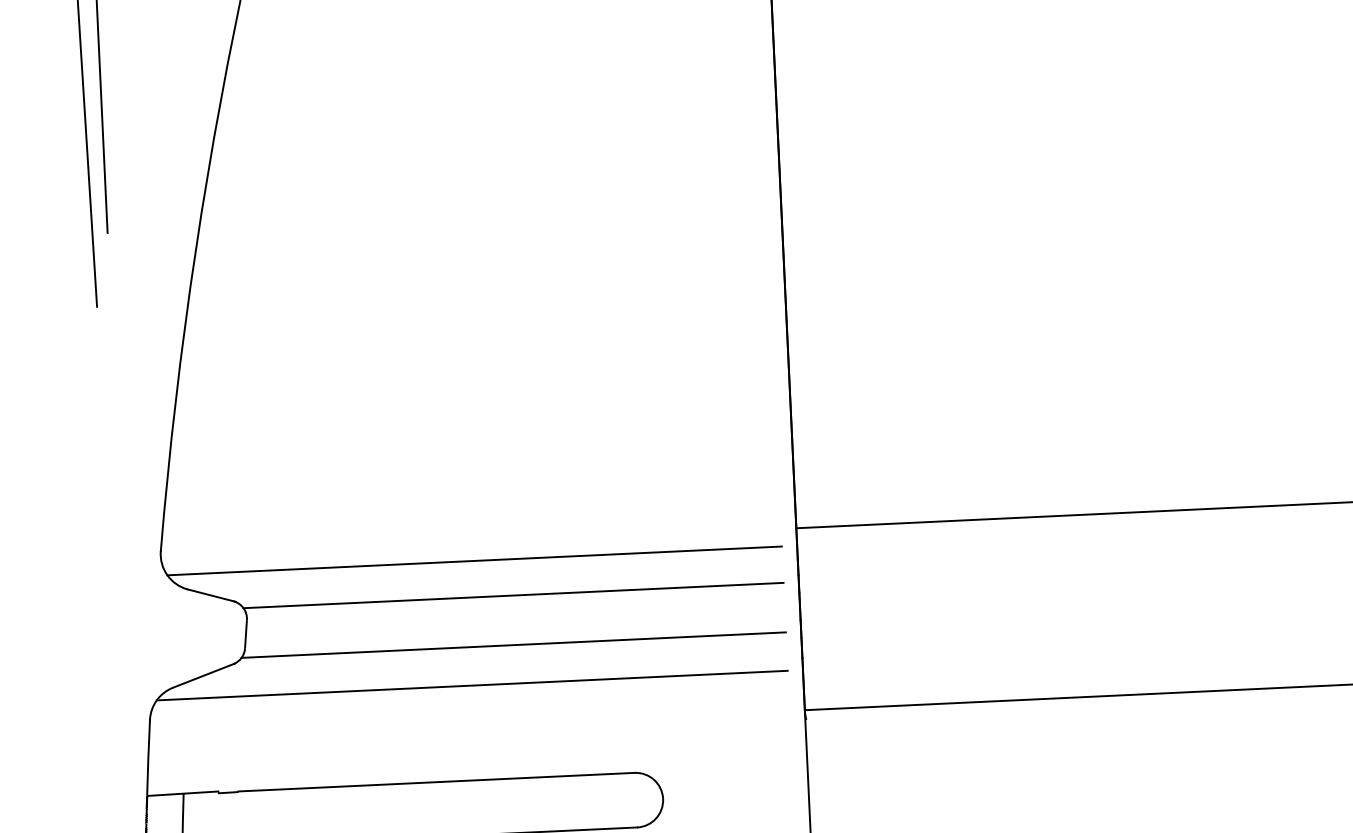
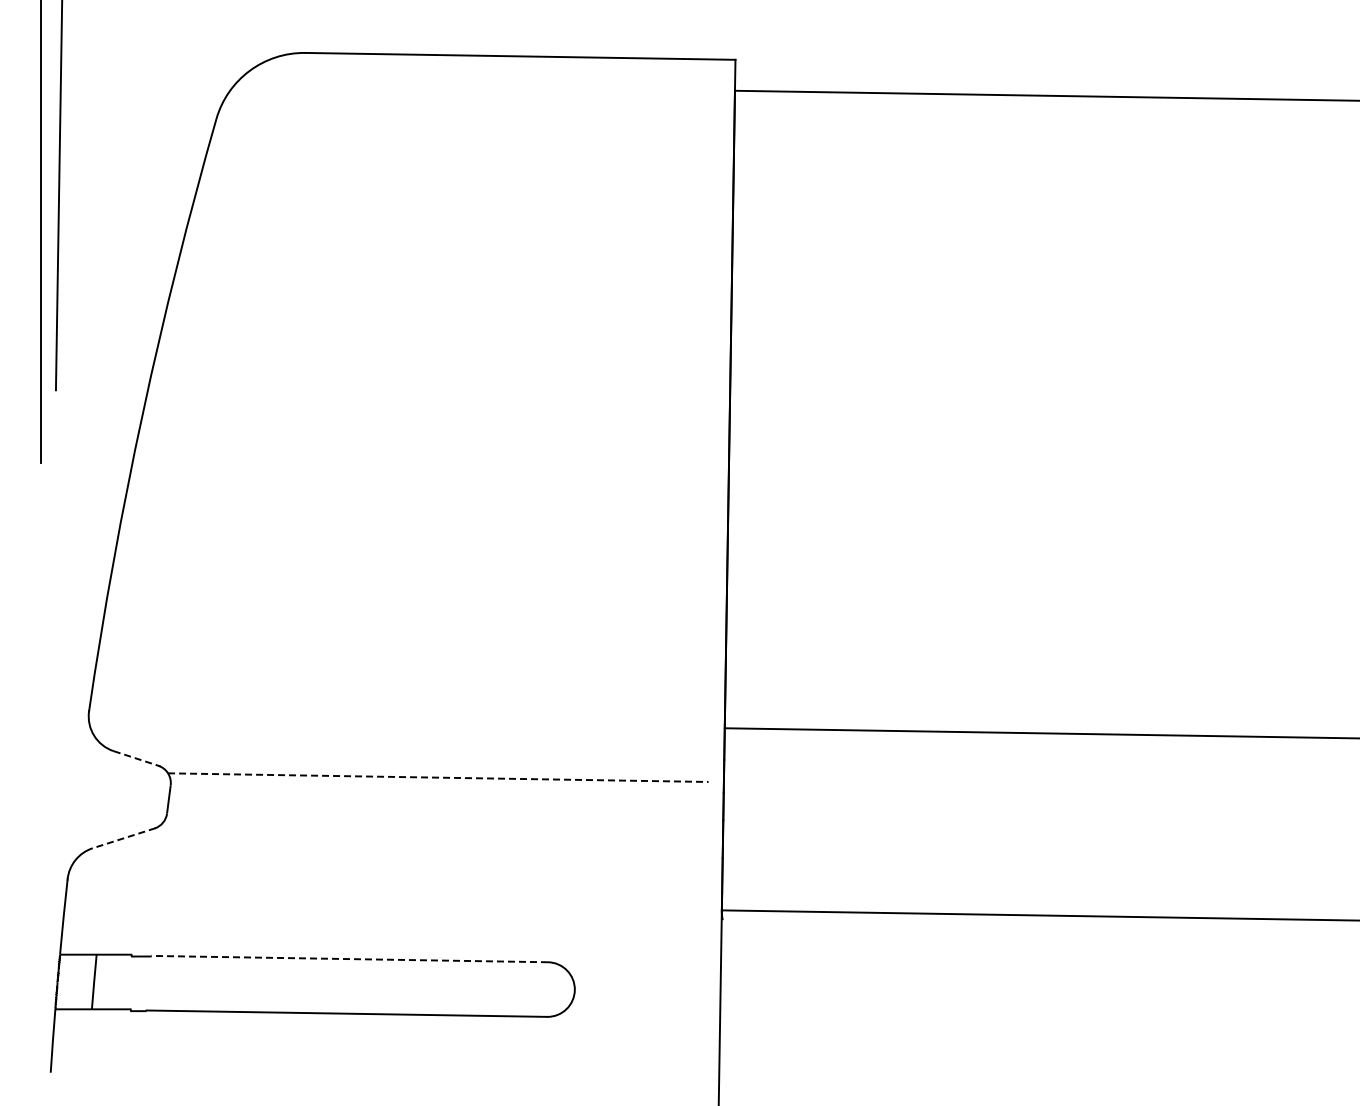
line: (474, 560) -> (401, 740), removed
line: (212, 595) -> (137, 758), solid -> dashed
line: (513, 595) -> (438, 777), solid -> dashed
line: (513, 644) -> (435, 826), removed
line: (204, 675) -> (124, 838), solid -> dashed
line: (472, 685) -> (391, 864), removed
line: (436, 782) -> (349, 959), solid -> dashed

